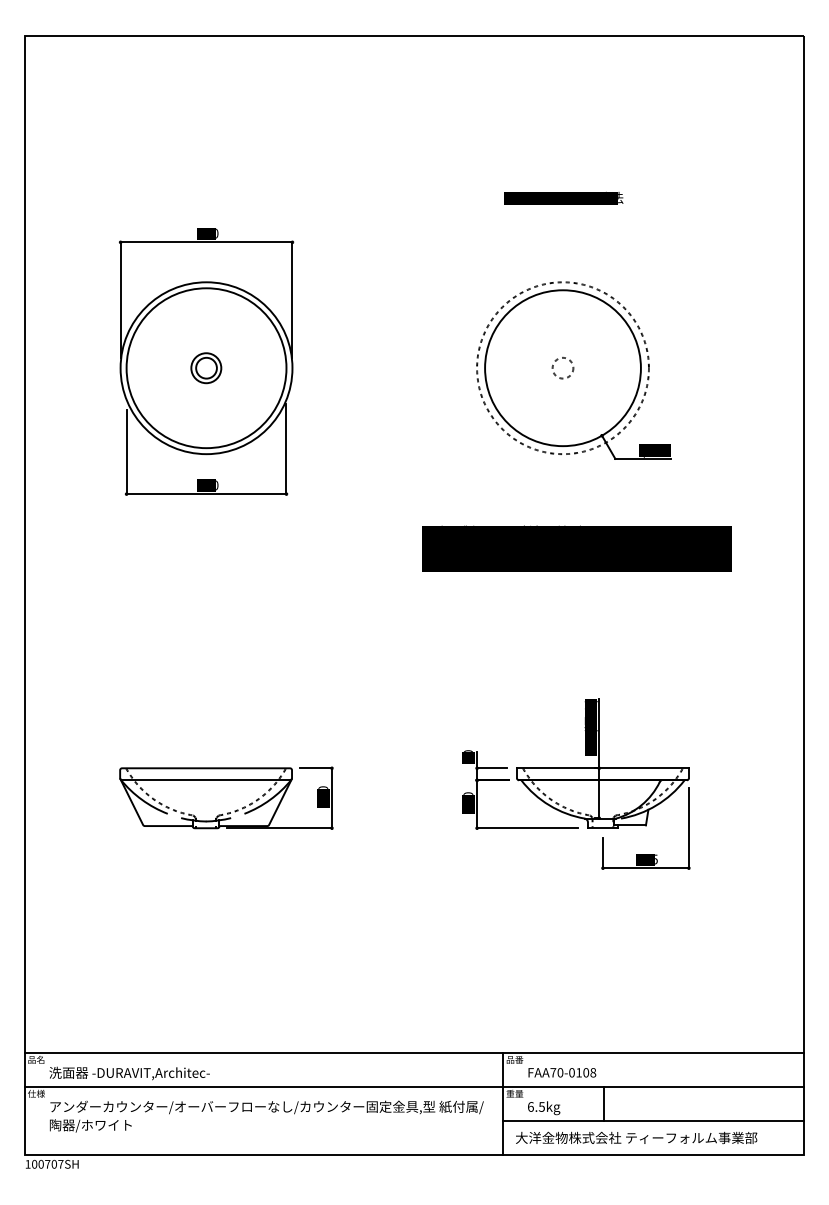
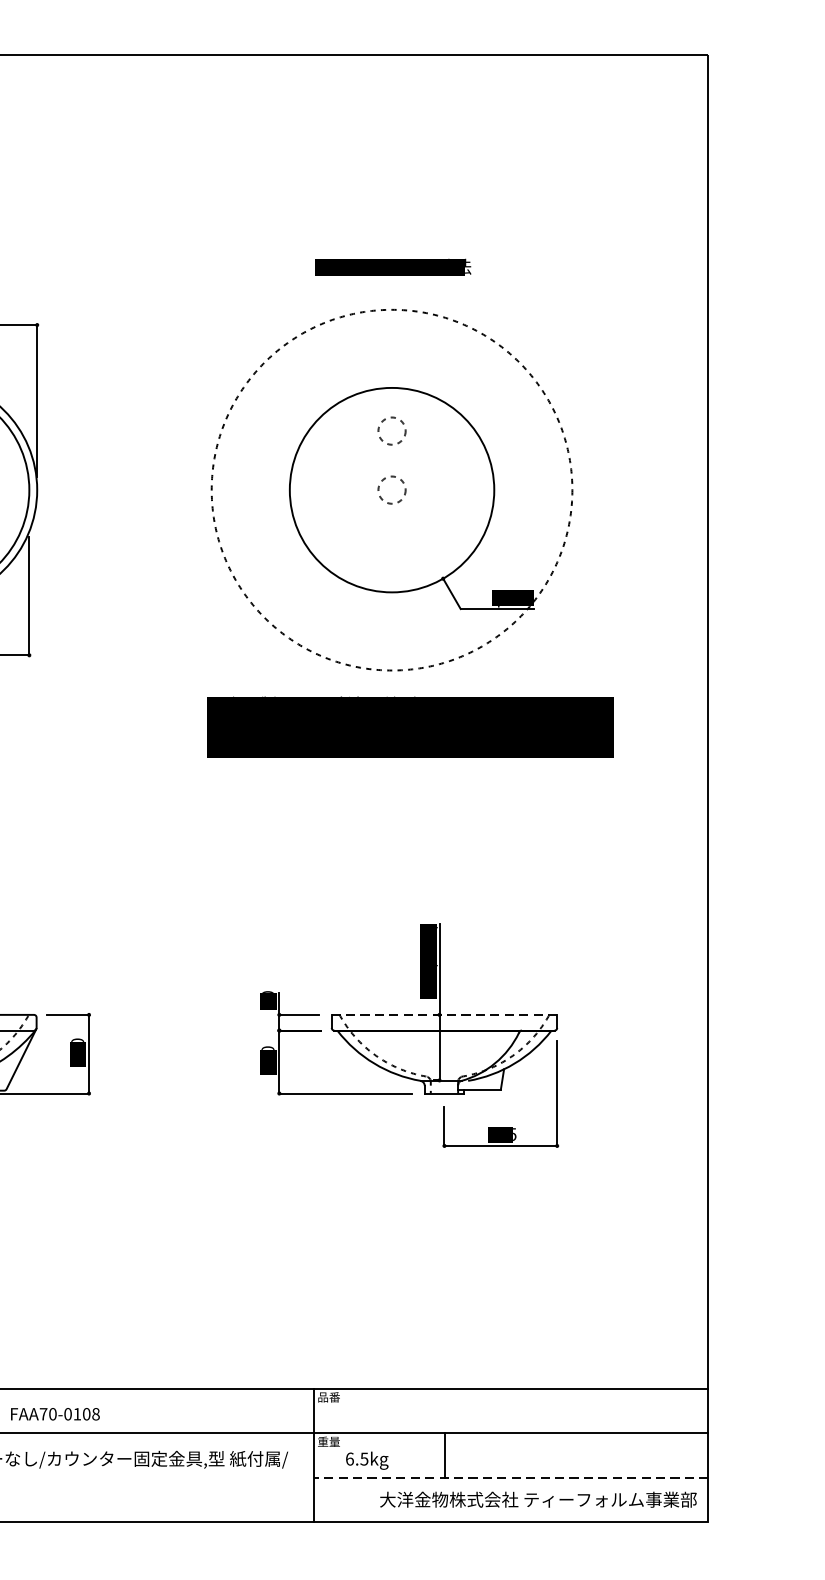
circle: (562, 323) -> (391, 431), added
circle: (562, 368) -> (391, 490), size x1.6
line: (602, 768) -> (443, 1015), solid -> dashed
text: (562, 1072) -> (55, 1413), moved
line: (653, 1121) -> (510, 1478), solid -> dashed
text: (636, 1137) -> (538, 1499), moved

